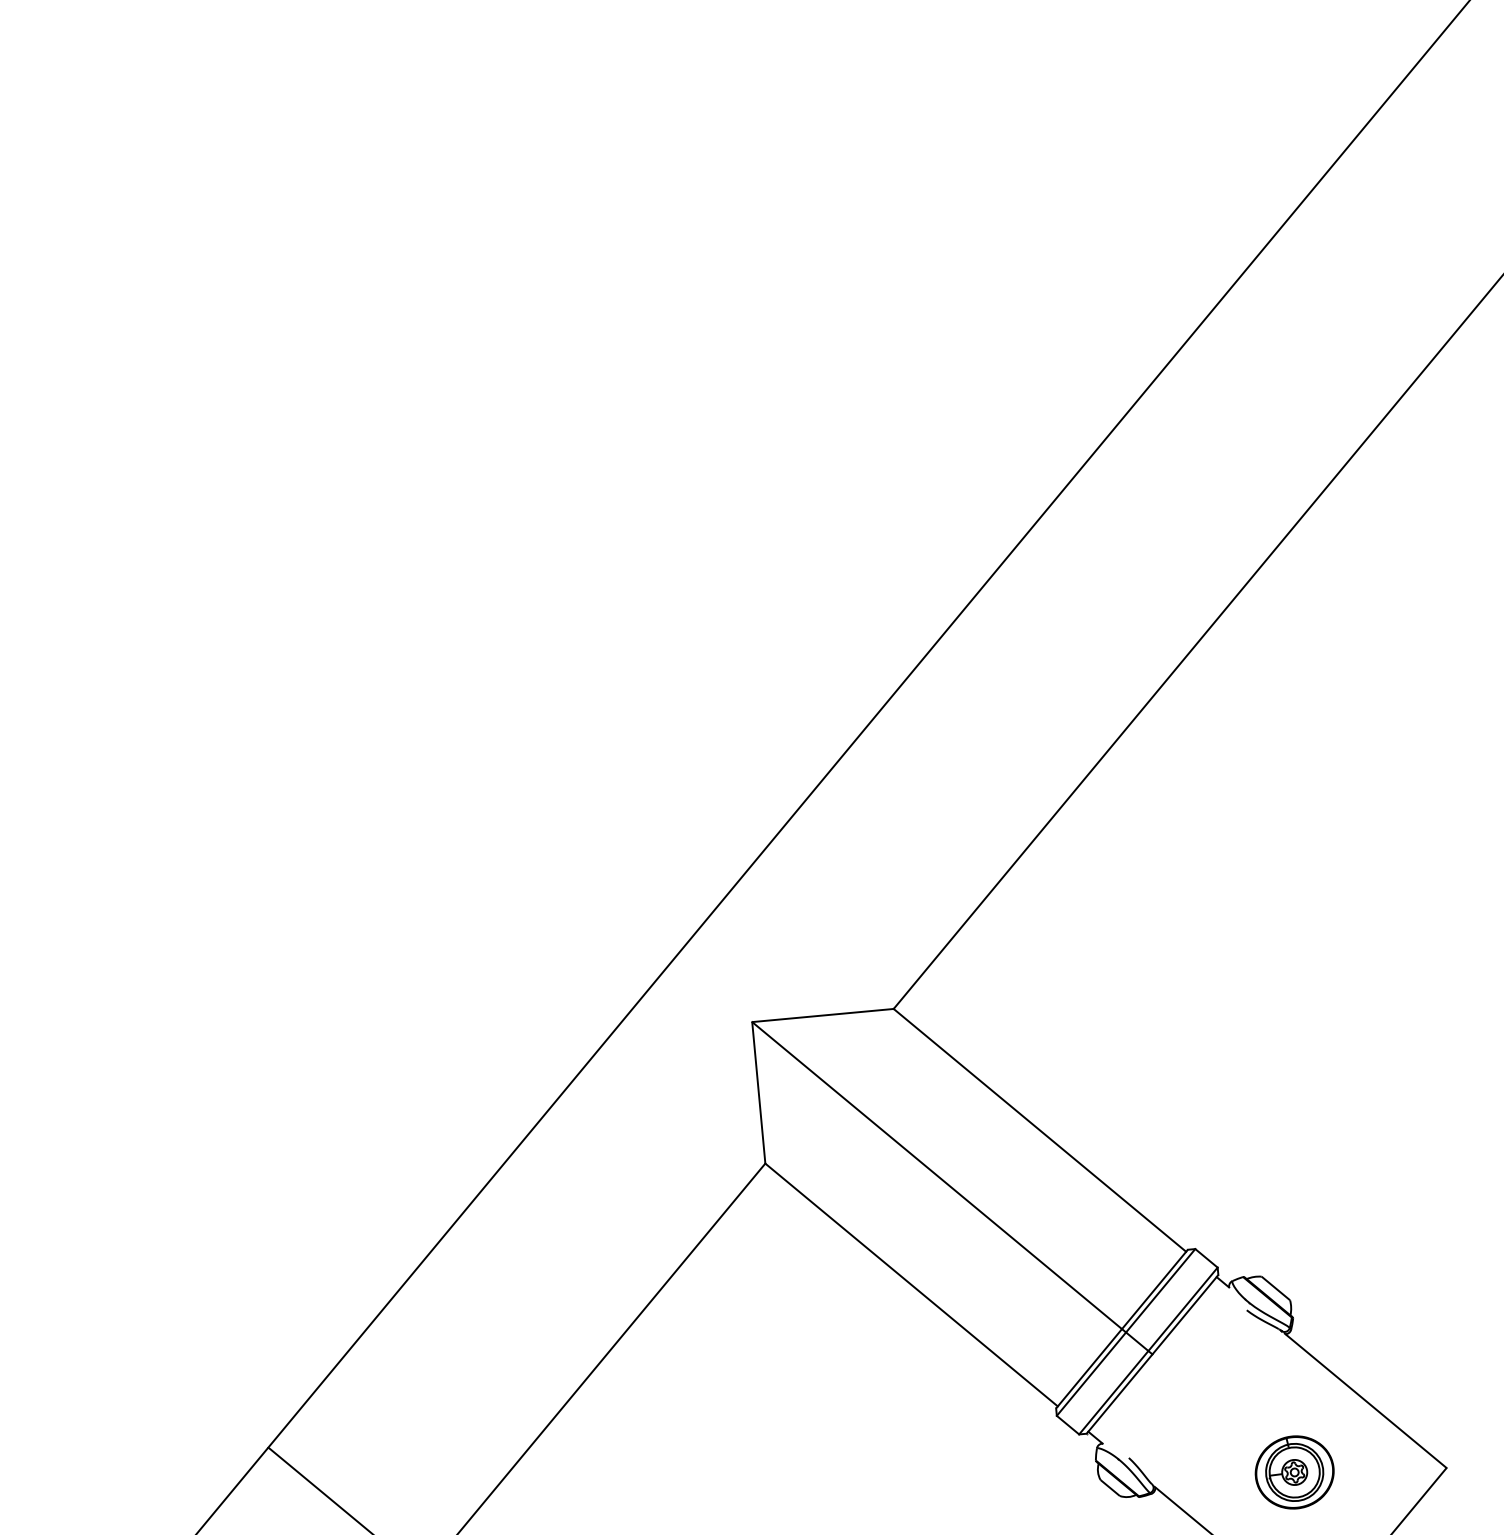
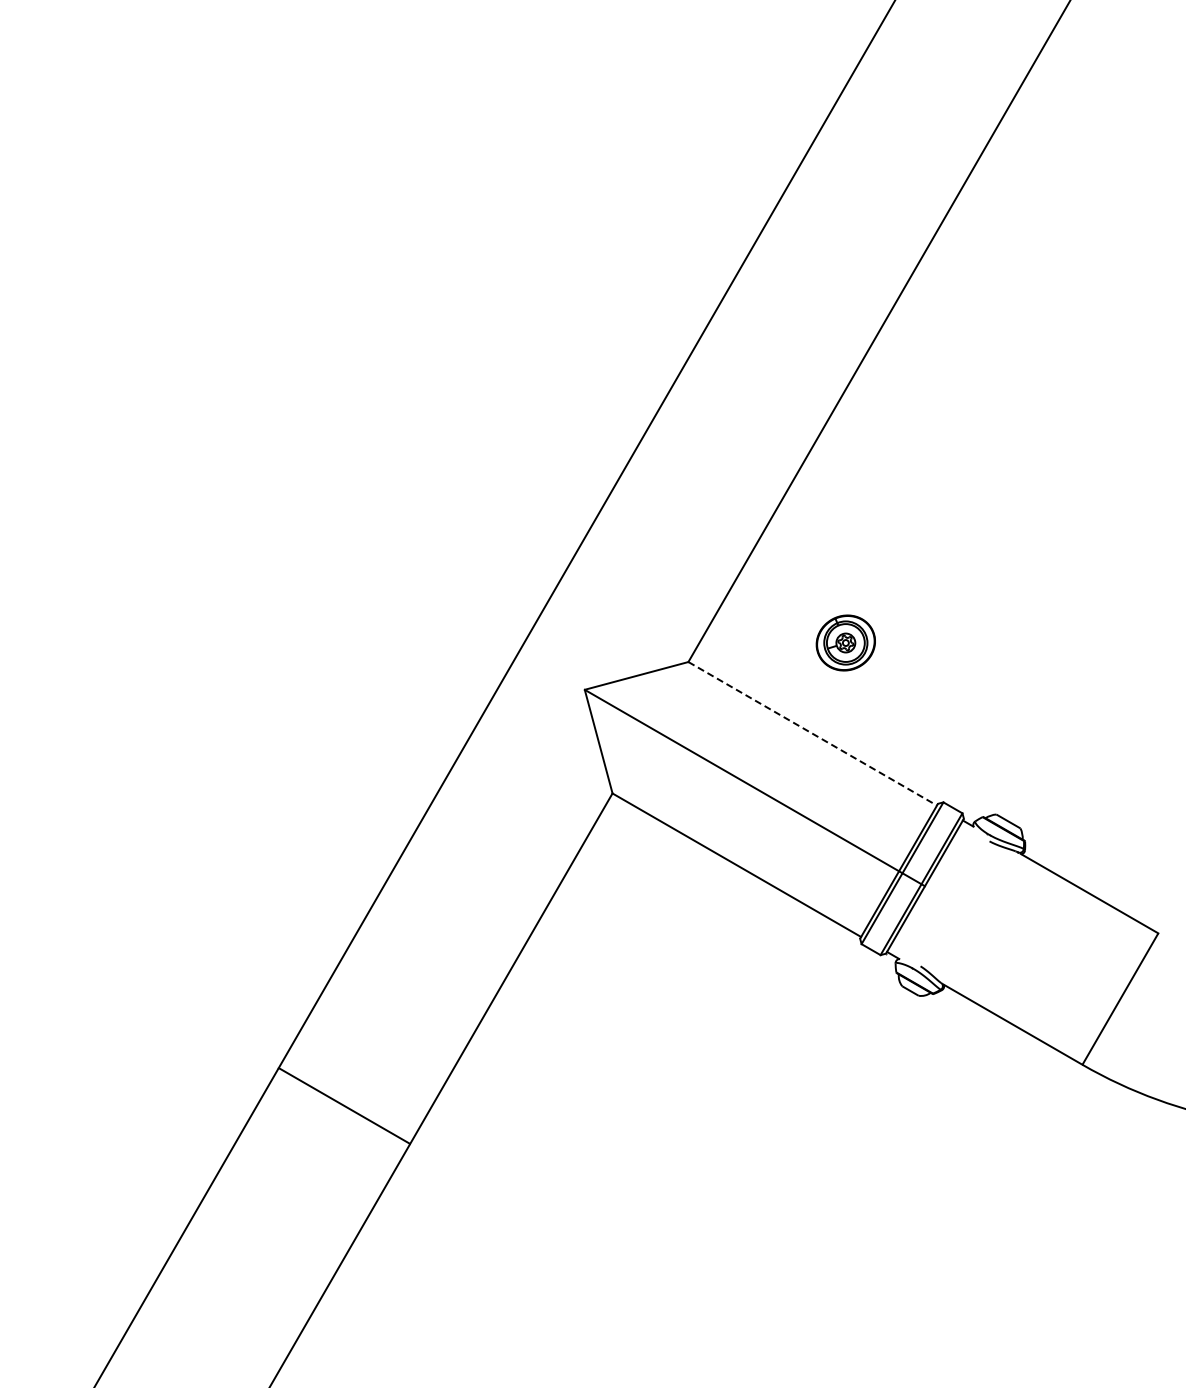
line: (1039, 1129) -> (812, 733), solid -> dashed
part: (1294, 1471) -> (845, 642), moved

